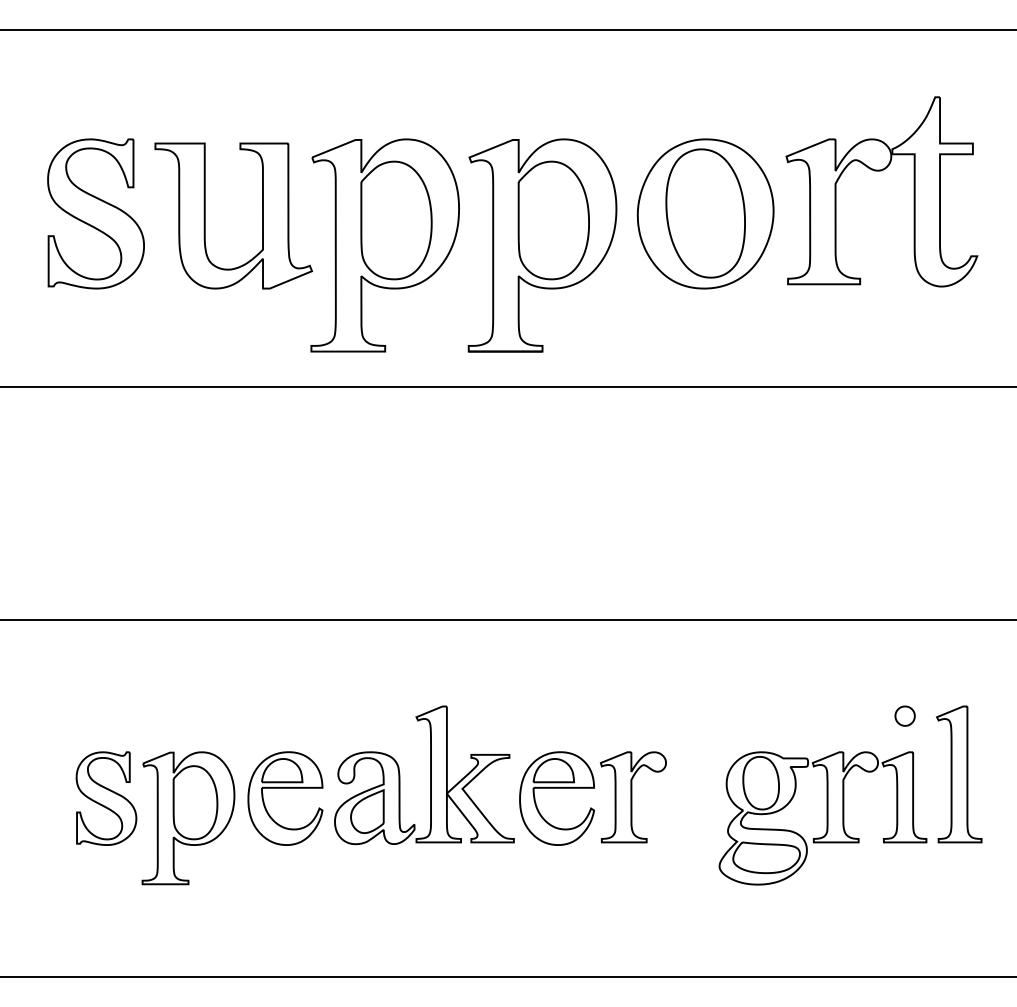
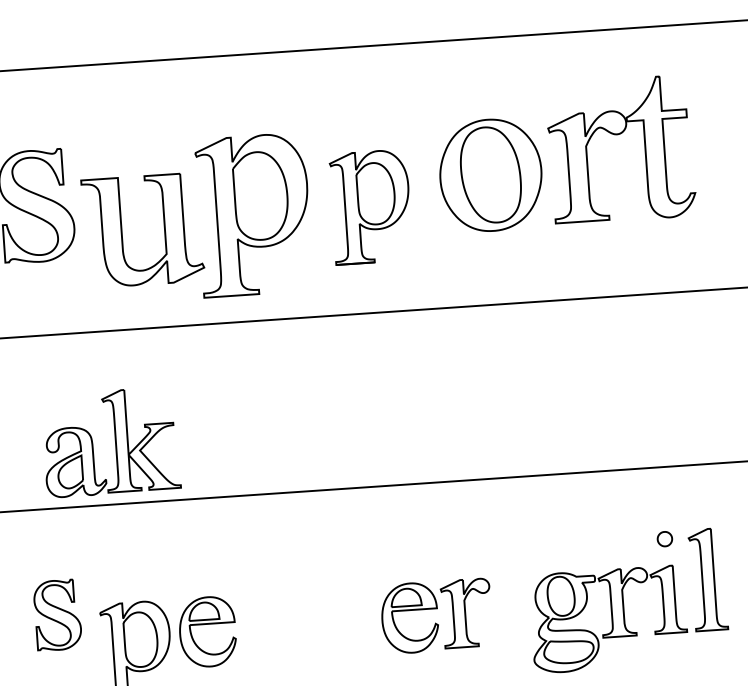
part: (205, 215) -> (122, 231), moved
part: (542, 245) -> (371, 207), size x0.7
part: (424, 775) -> (111, 442), moved
part: (106, 798) -> (57, 615), moved

